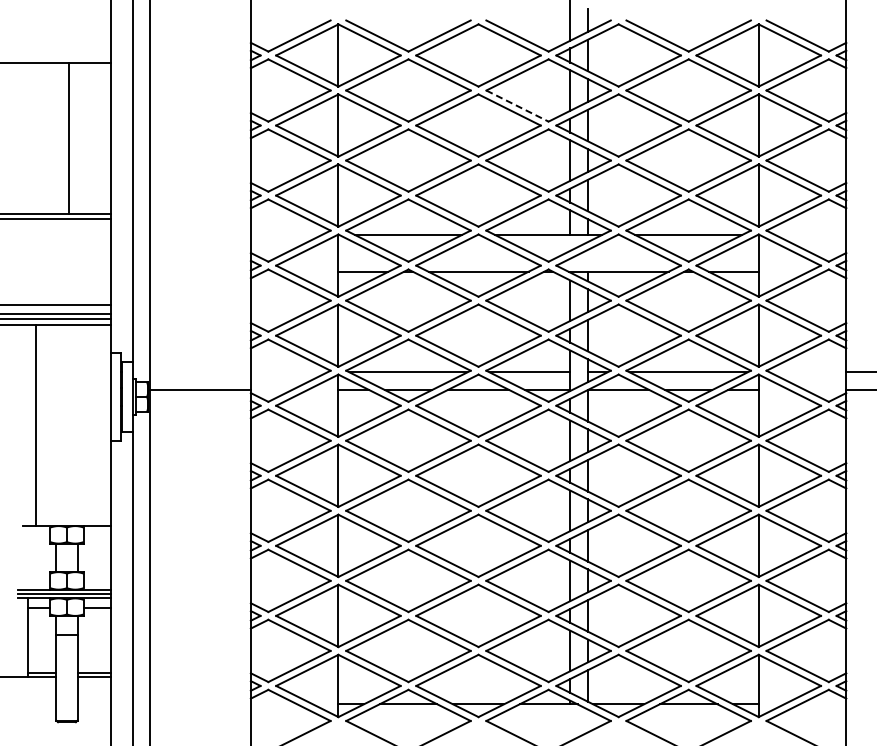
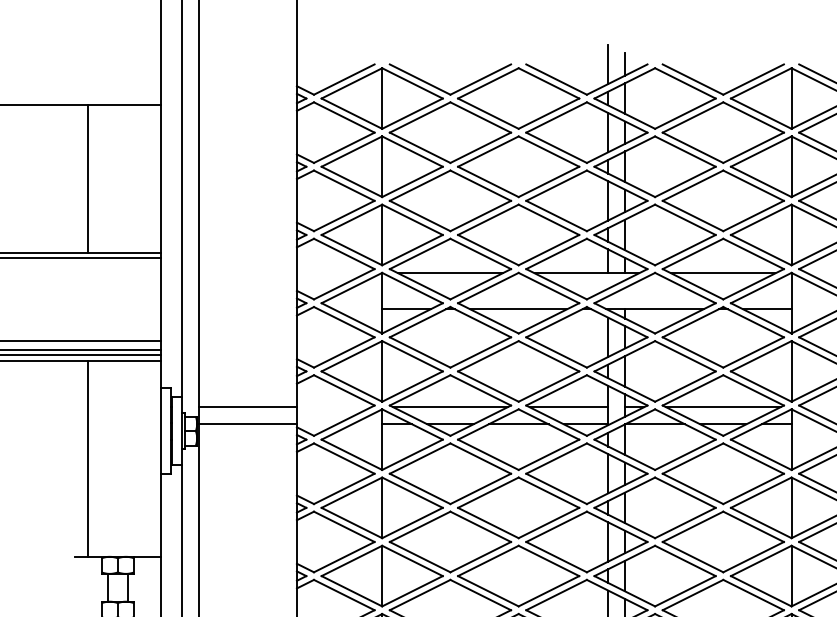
line: (517, 106) -> (556, 148), dashed -> solid
line: (69, 138) -> (88, 179), moved
line: (200, 372) -> (247, 407), added

